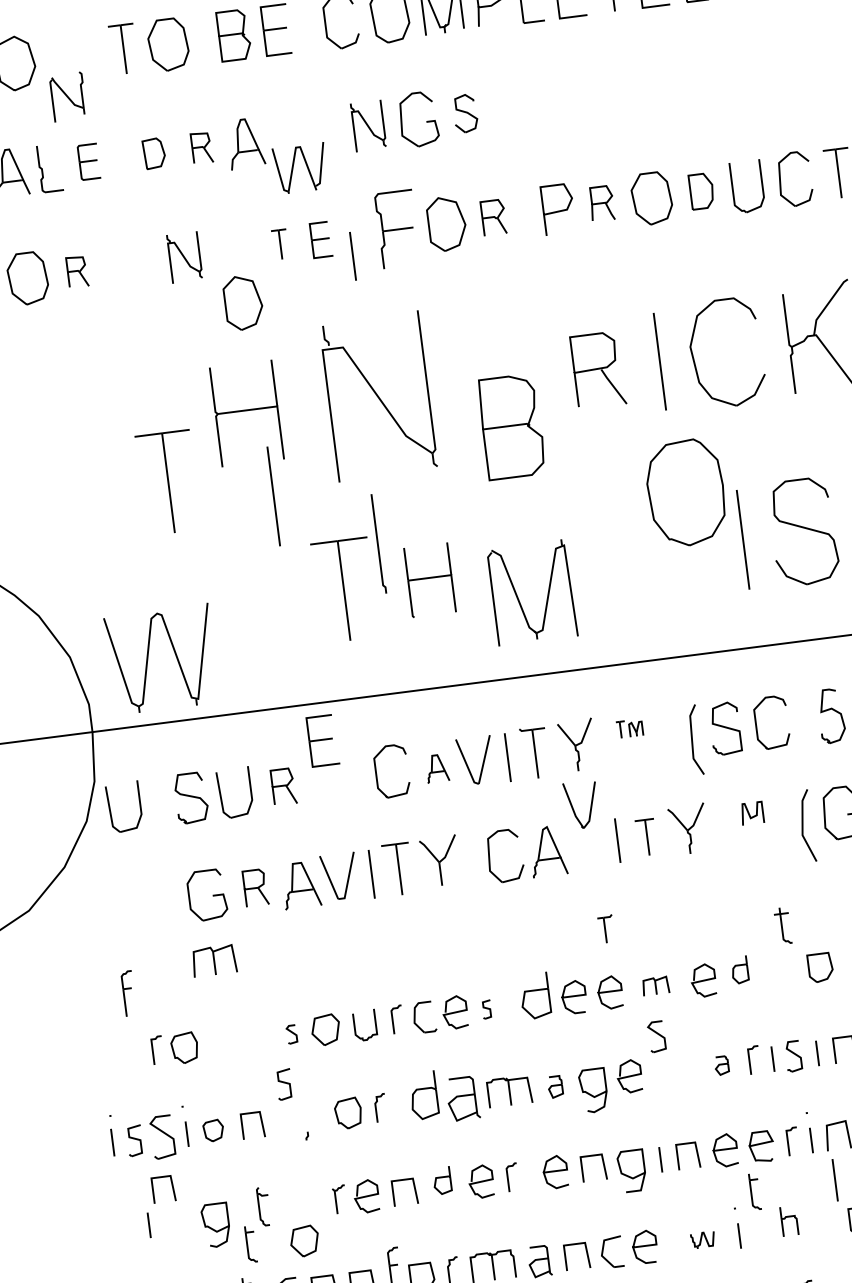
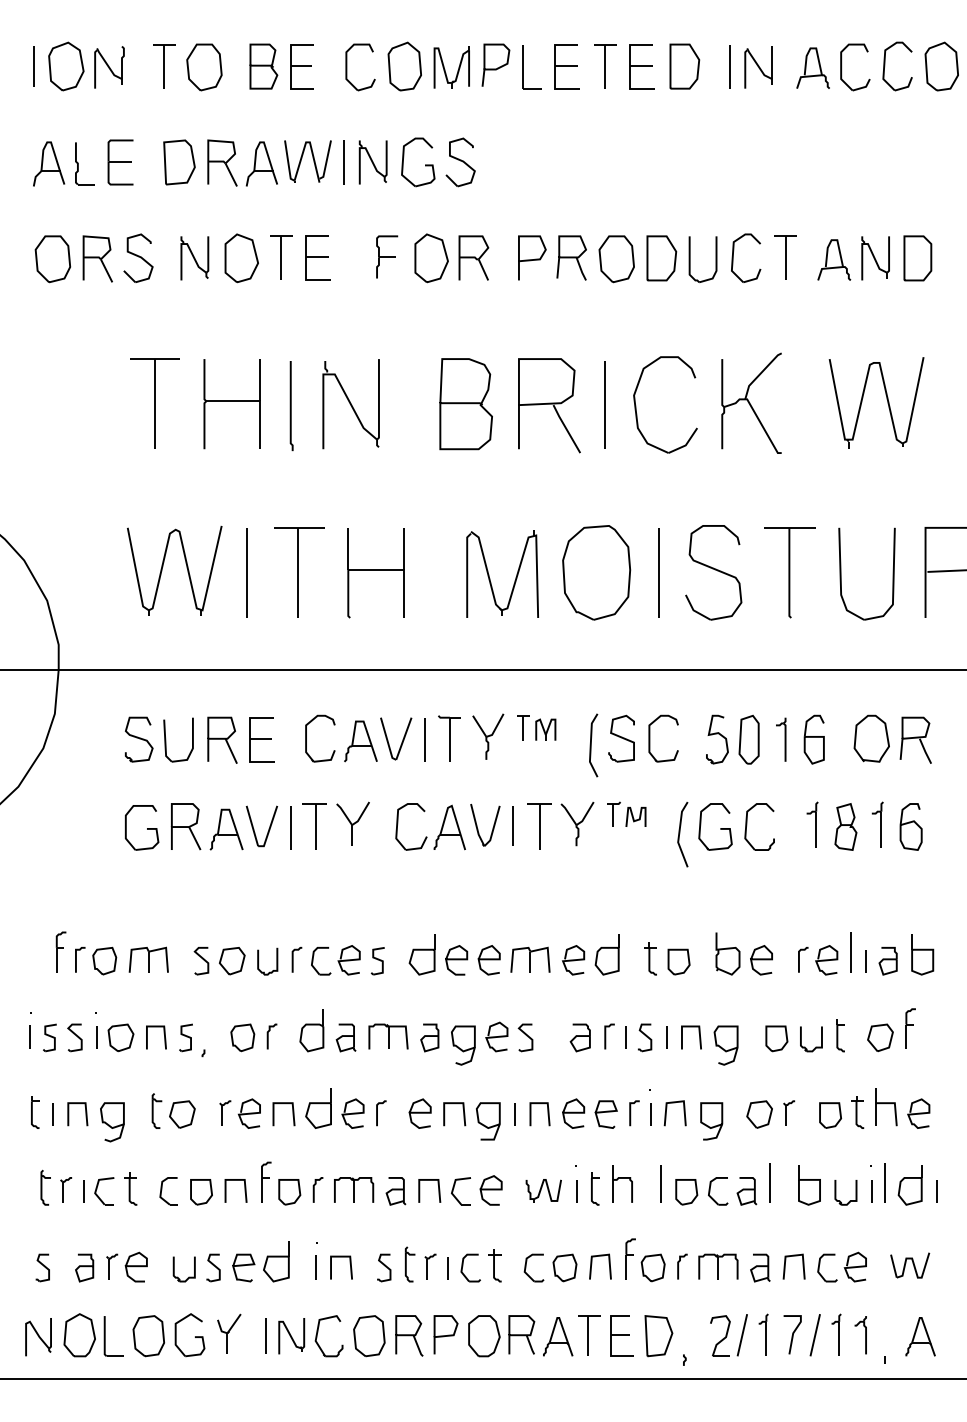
part: (68, 97) -> (109, 67), moved
part: (465, 113) -> (460, 162), size x1.43
part: (201, 147) -> (222, 162), size x1.67
part: (154, 153) -> (179, 162), size x1.67
part: (88, 161) -> (120, 162), size x1.43
part: (300, 168) -> (307, 161), moved
part: (701, 191) -> (661, 258), size x1.43
part: (601, 203) -> (571, 257), size x1.43
part: (493, 217) -> (473, 257), size x1.43
part: (397, 228) -> (387, 256), size x0.62
part: (320, 239) -> (317, 257), size x1.43
part: (280, 244) -> (281, 257), size x1.67
line: (351, 256) -> (343, 162), moved
part: (122, 264) -> (138, 257), added
part: (77, 271) -> (97, 258), size x1.67
part: (243, 303) -> (241, 258), moved
part: (598, 370) -> (549, 405), size x1.43
part: (377, 397) -> (350, 404), size x0.62
part: (511, 427) -> (465, 404), moved
part: (168, 482) -> (154, 403), moved
part: (685, 492) -> (596, 572), moved
line: (273, 496) -> (246, 572), moved
line: (378, 544) -> (291, 406), moved
part: (429, 580) -> (375, 573), size x1.43
part: (519, 599) -> (490, 578), moved
part: (148, 655) -> (163, 566), moved
part: (629, 728) -> (536, 727), size x1.67
part: (321, 740) -> (261, 739), moved
part: (436, 768) -> (360, 741), size x1.67
part: (283, 786) -> (222, 739), size x1.43
part: (590, 806) -> (492, 827), moved
part: (111, 808) -> (66, 739), removed
part: (646, 837) -> (539, 826), size x1.43
part: (255, 887) -> (185, 826), size x1.43
part: (783, 925) -> (650, 958), moved
part: (605, 928) -> (613, 813), moved
part: (213, 960) -> (148, 959), moved
part: (739, 969) -> (606, 954), size x1.67
part: (655, 985) -> (530, 959), size x1.67
part: (127, 992) -> (60, 951), moved
part: (486, 1009) -> (377, 961), size x1.67
part: (291, 1034) -> (201, 961), size x1.67
part: (656, 1036) -> (525, 1037), moved
part: (721, 1065) -> (579, 1037), size x1.67
part: (283, 1084) -> (185, 1037), moved
part: (555, 1086) -> (429, 1037), size x1.43
part: (462, 1098) -> (345, 1037), size x0.71
part: (213, 1130) -> (120, 1037), size x1.43
part: (162, 1136) -> (74, 1037), size x0.71
part: (442, 1180) -> (318, 1108), size x1.67
line: (834, 1180) -> (660, 1183), moved
line: (154, 1190) -> (69, 1114), moved
part: (755, 1191) -> (595, 1188), moved
part: (789, 1220) -> (622, 1183), size x1.43
part: (702, 1239) -> (543, 1190), size x1.67
part: (304, 1241) -> (182, 1114), moved
part: (251, 1244) -> (35, 1112), moved

